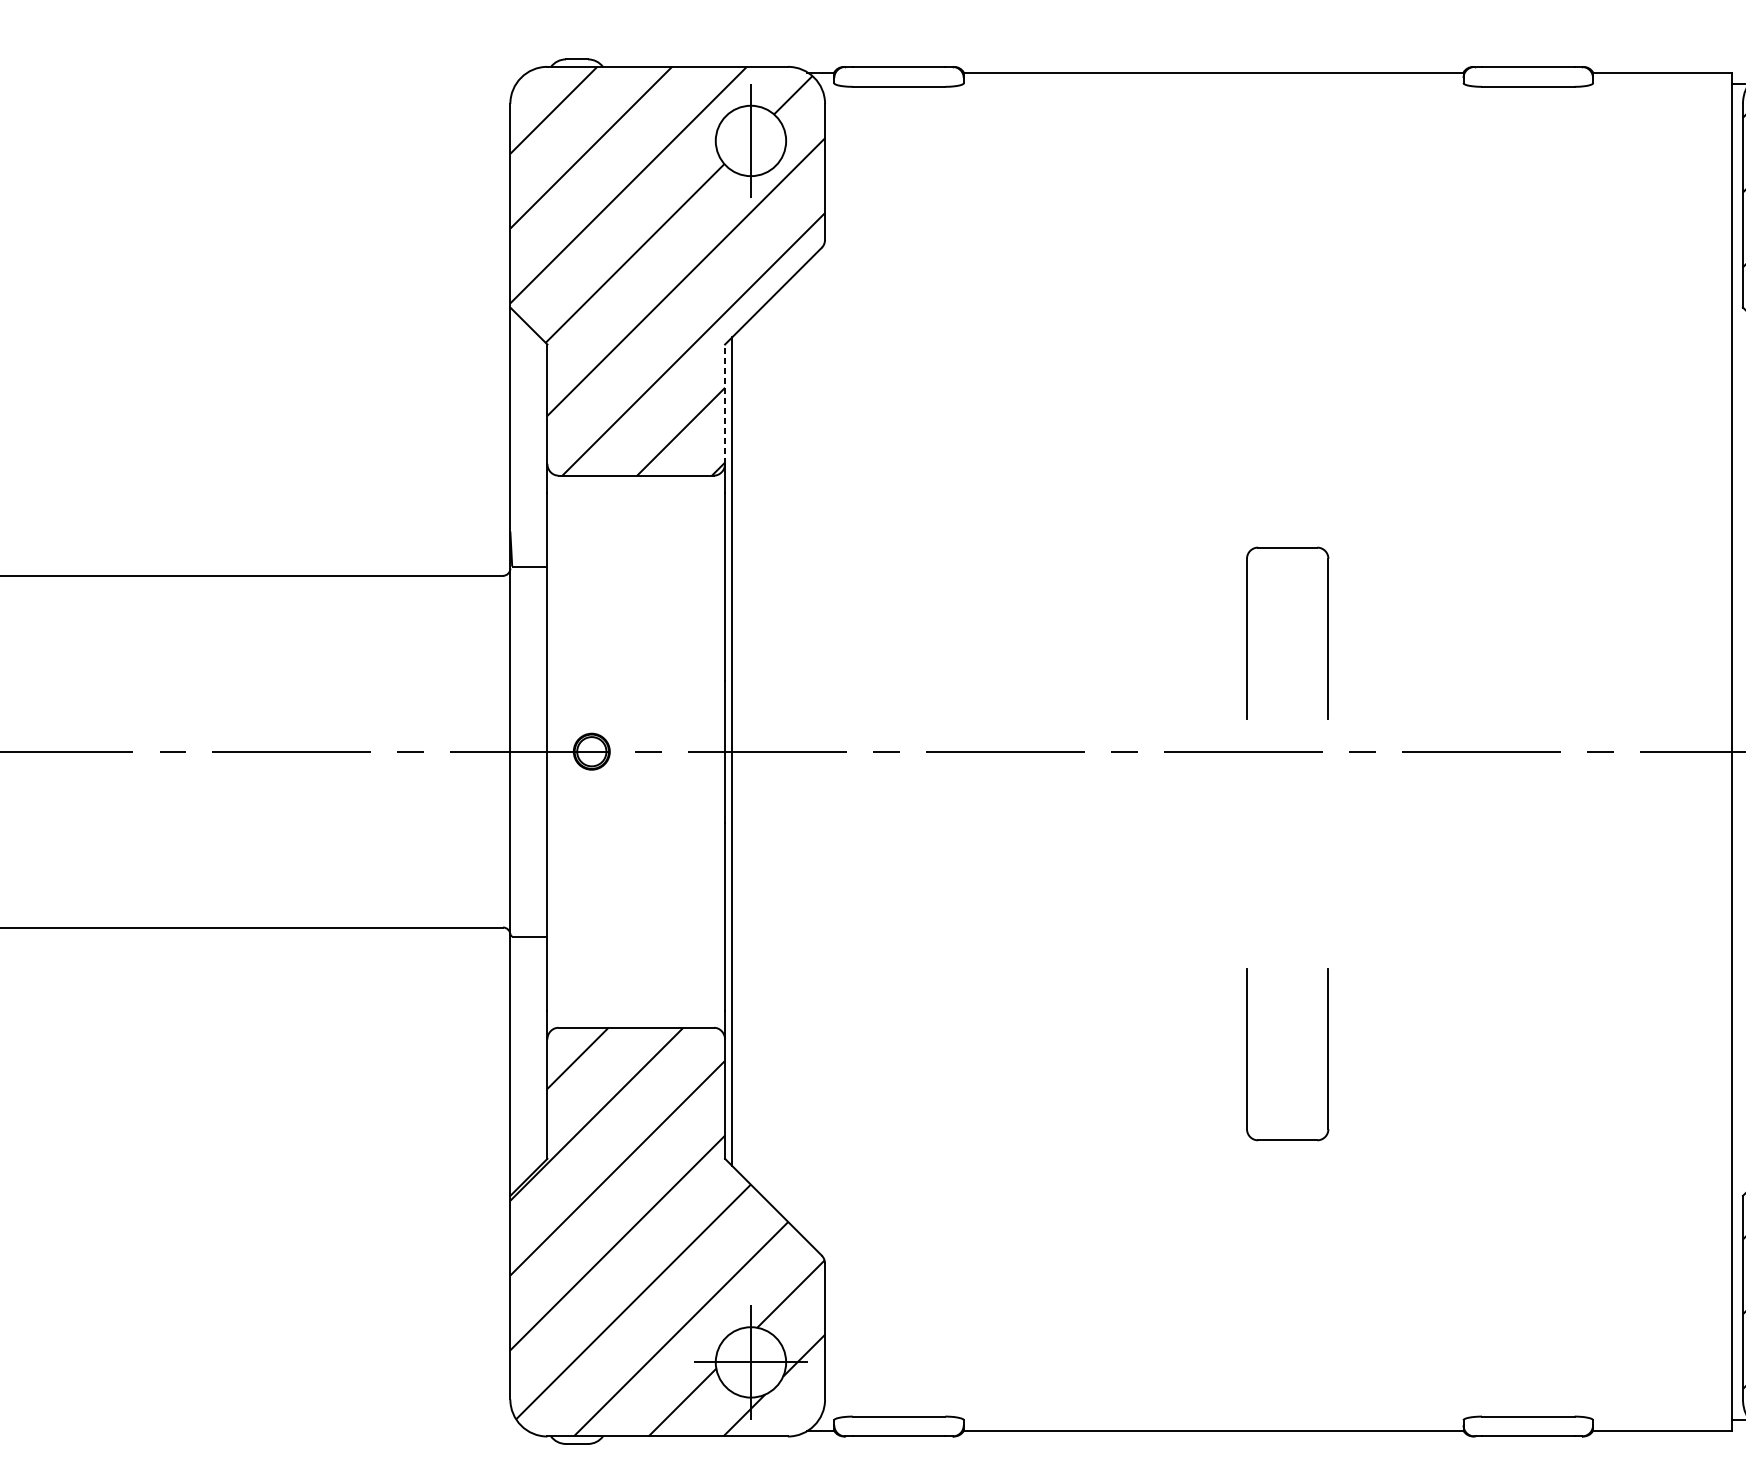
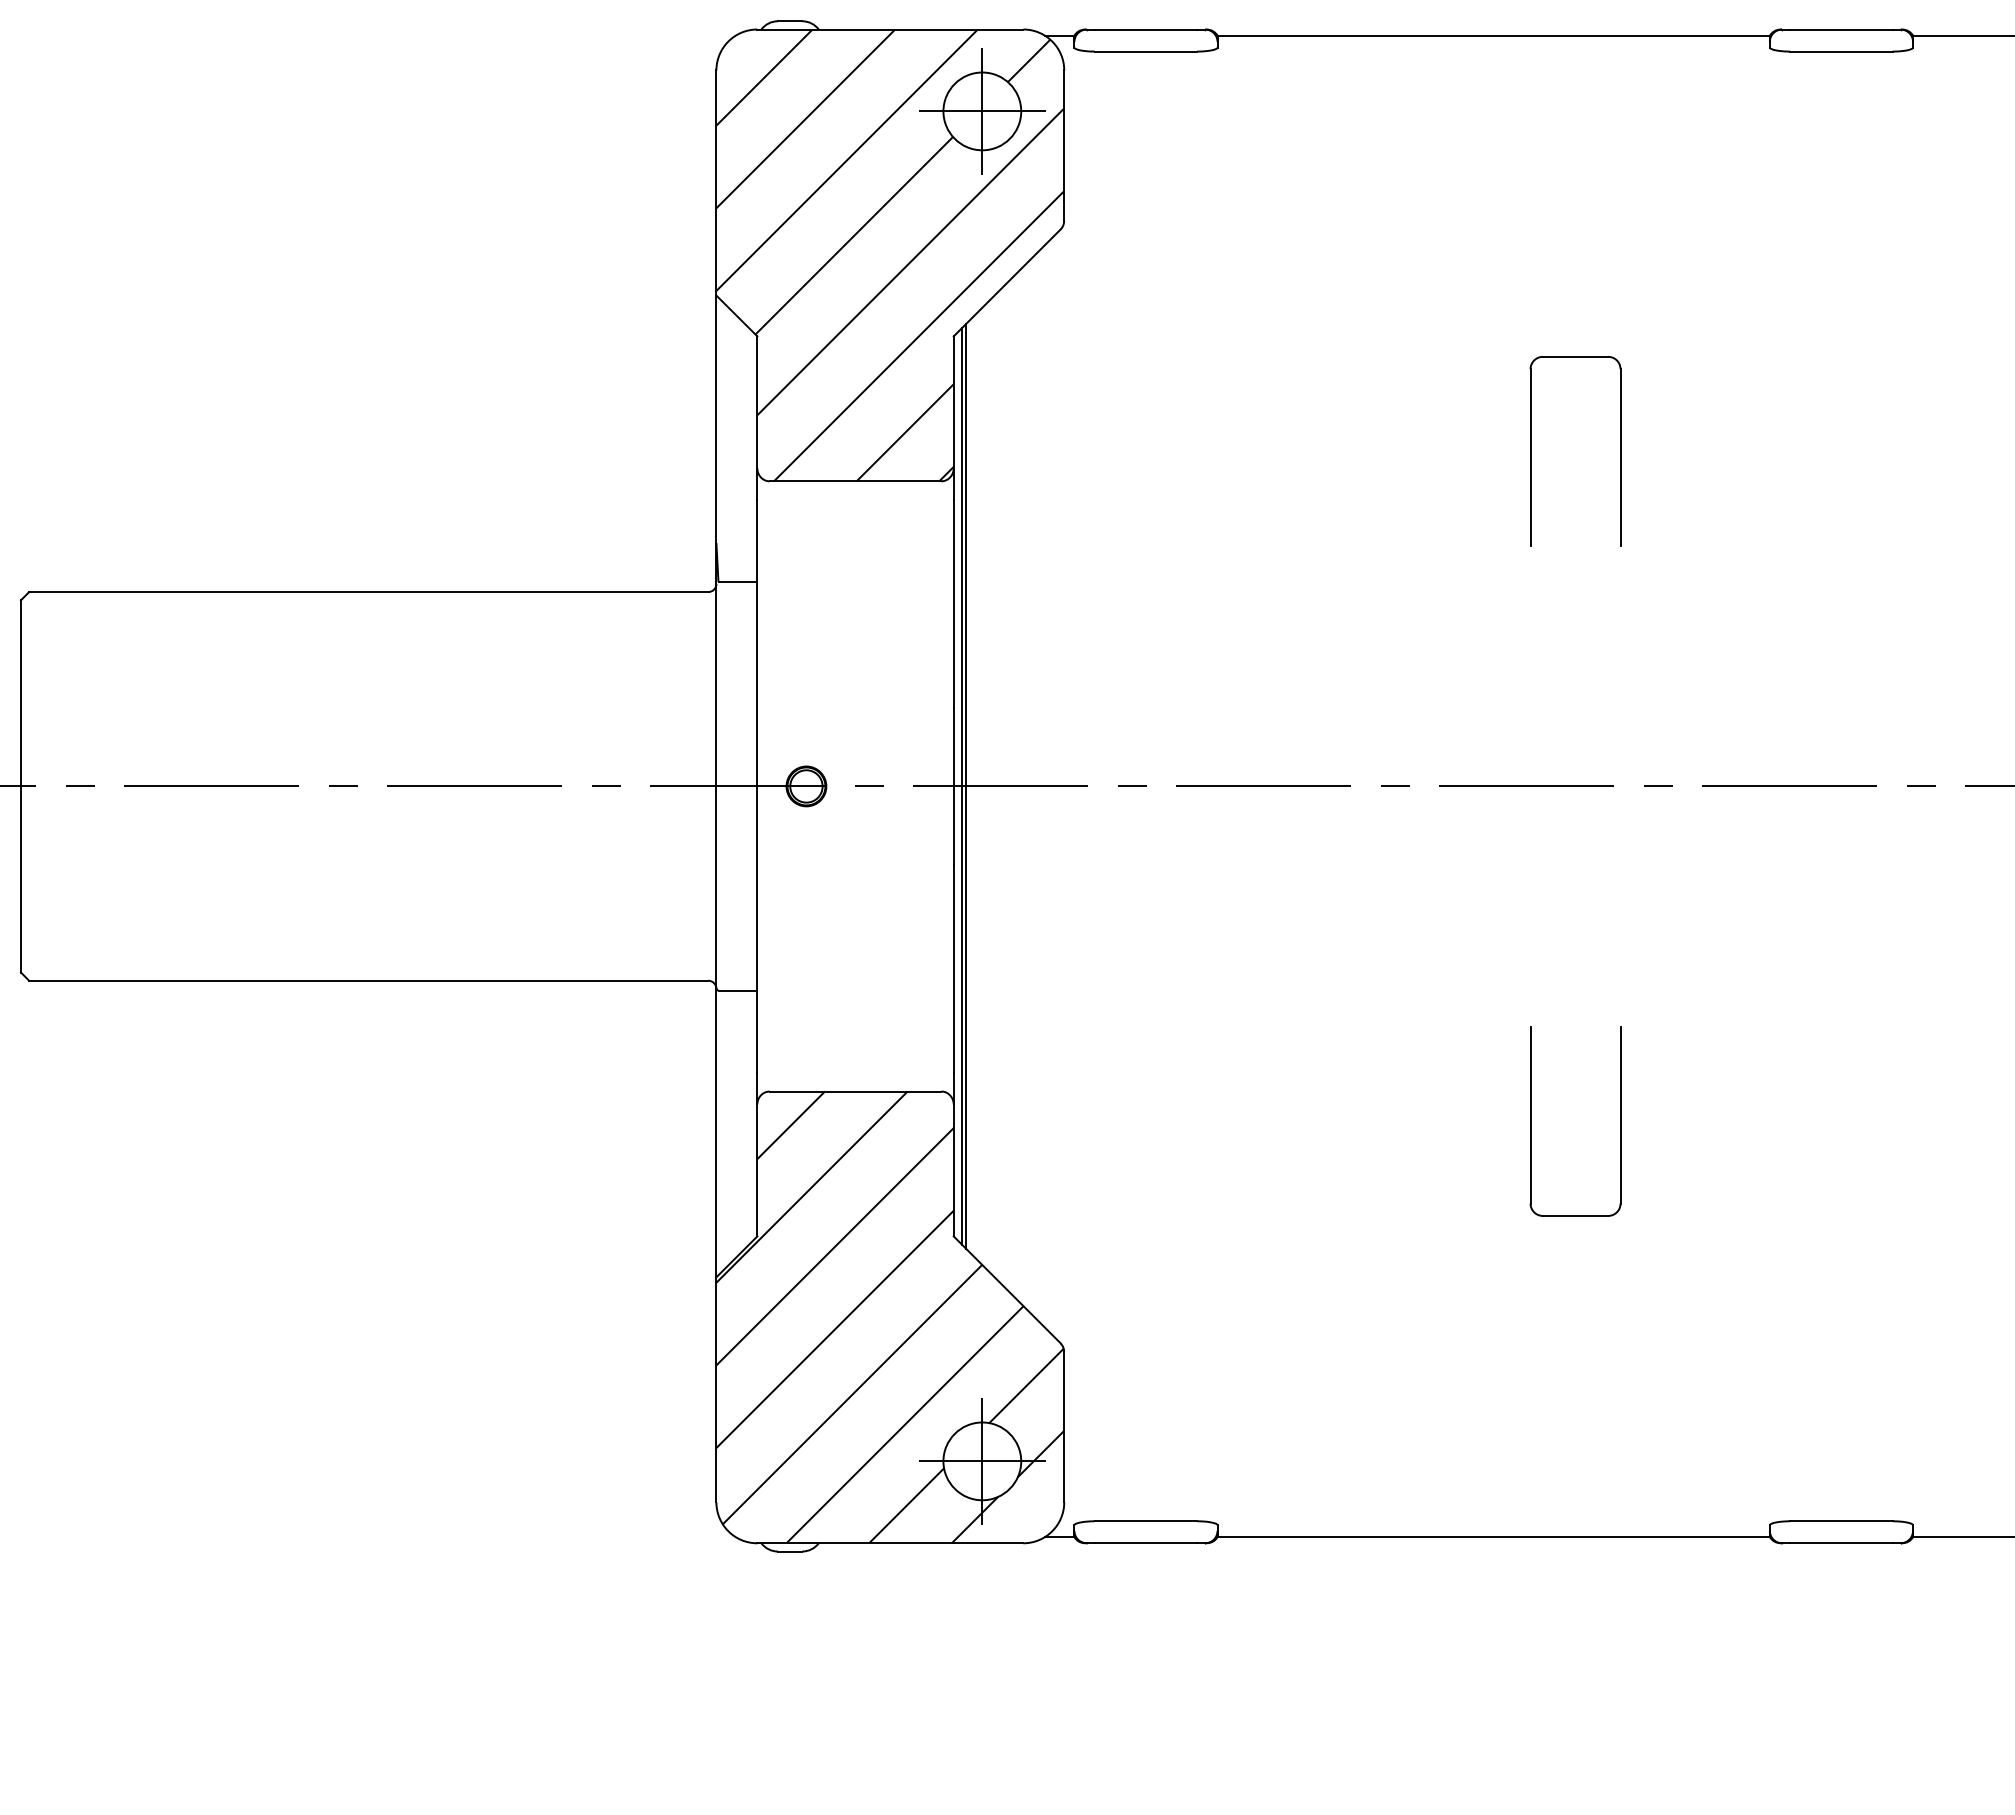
line: (750, 141) -> (981, 111), added
line: (724, 404) -> (953, 402), dashed -> solid
part: (1247, 633) -> (1531, 451), moved
line: (735, 751) -> (965, 786), added

